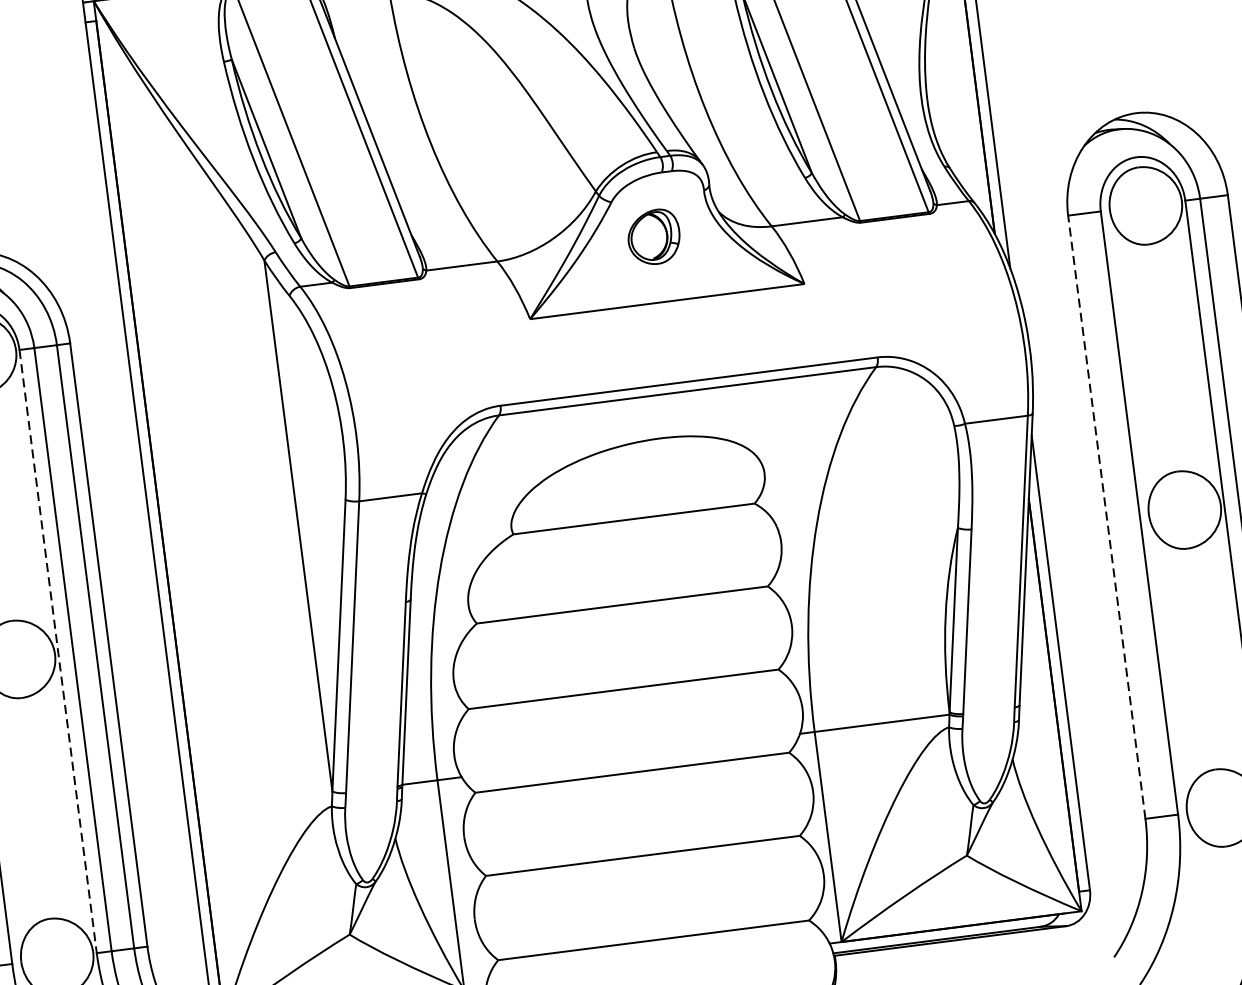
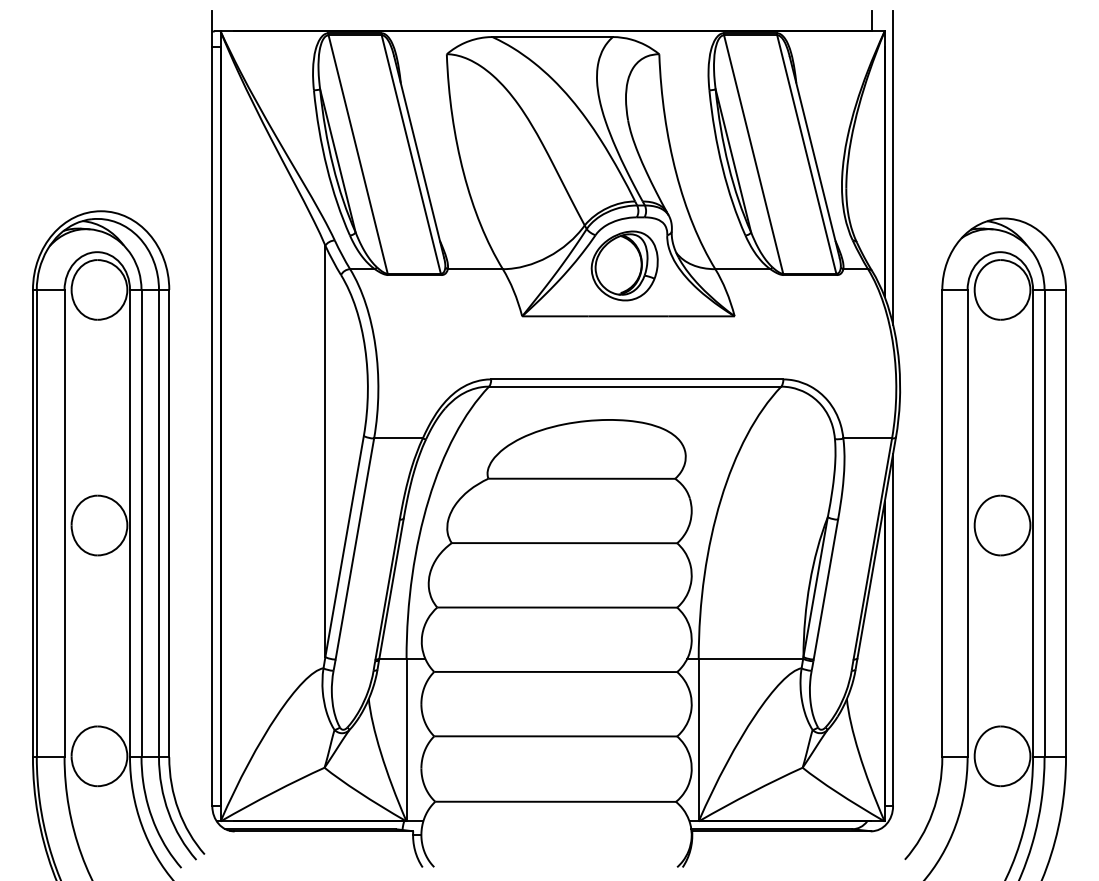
part: (653, 236) -> (624, 265), size x1.67
line: (1107, 517) -> (942, 523), dashed -> solid
line: (58, 651) -> (130, 523), dashed -> solid

